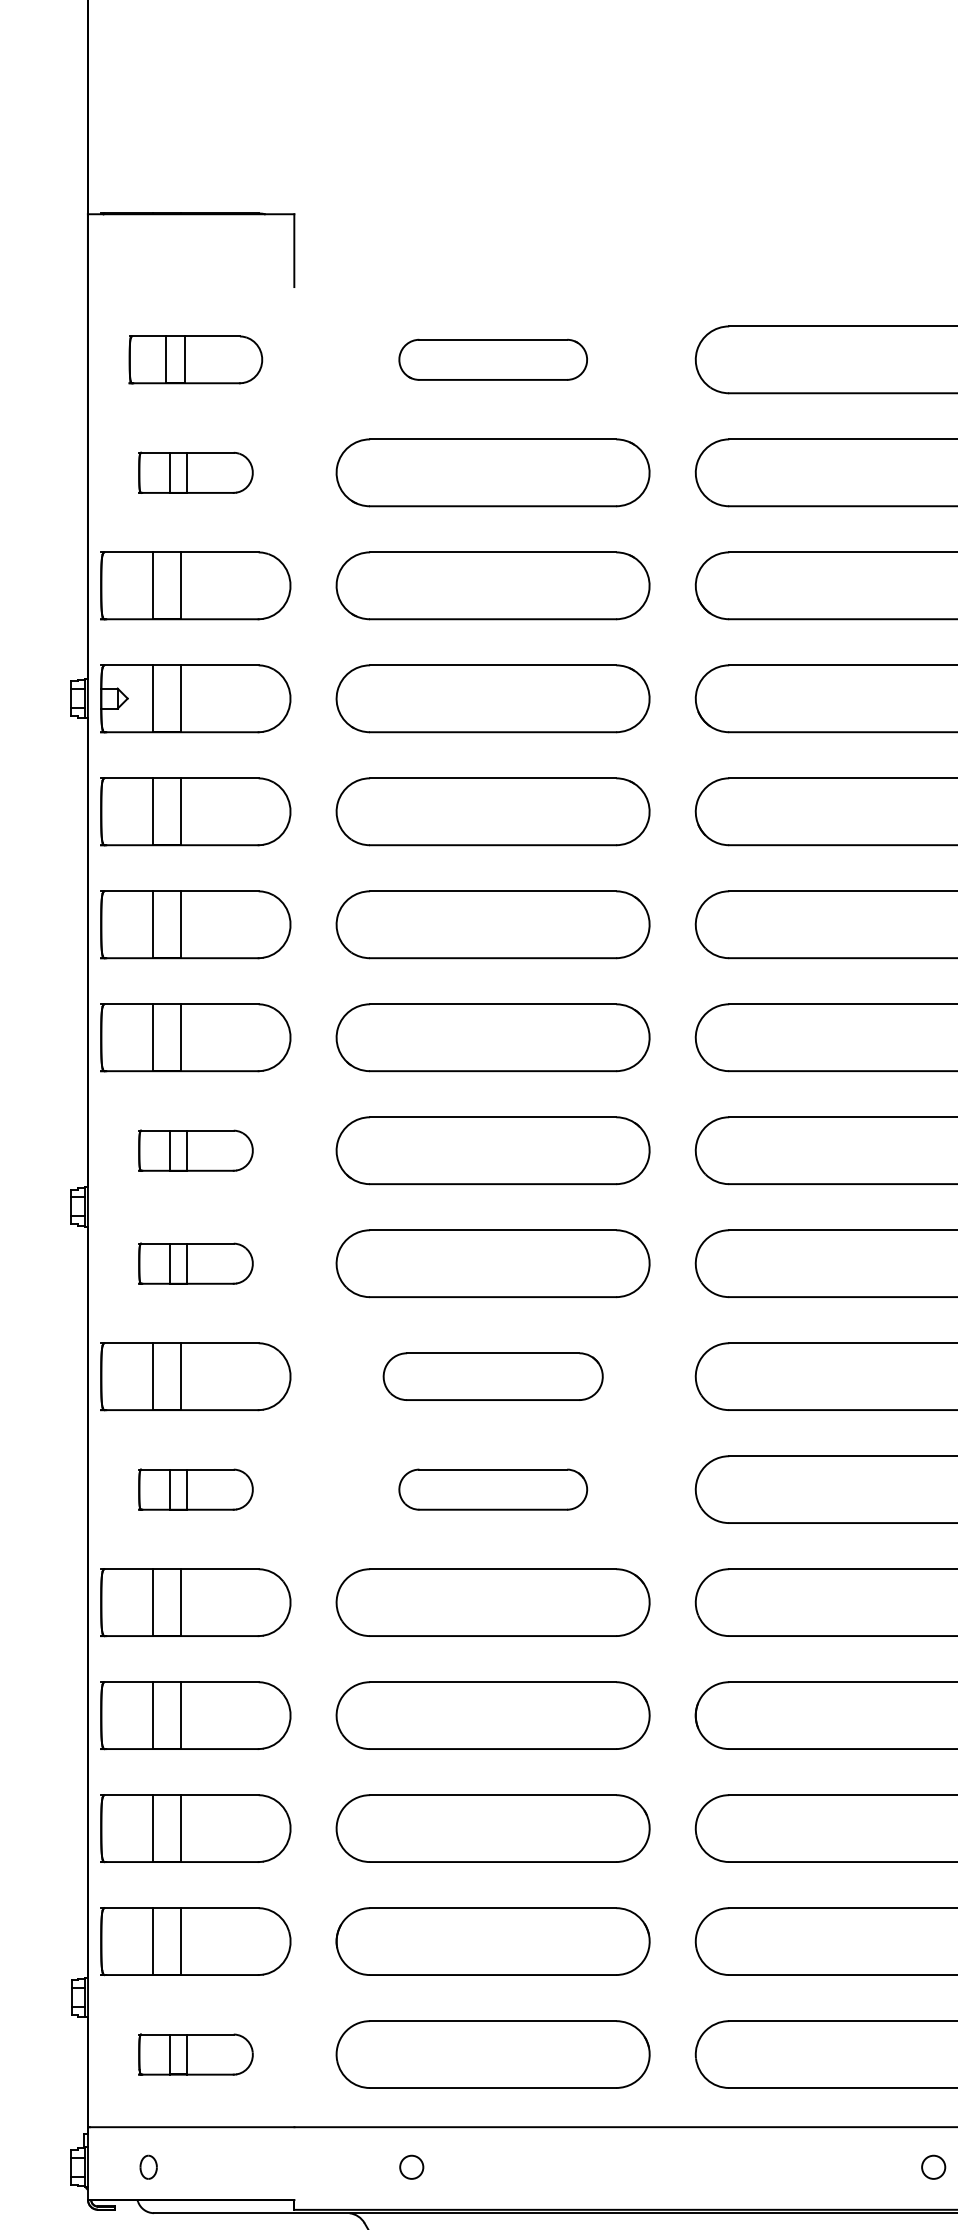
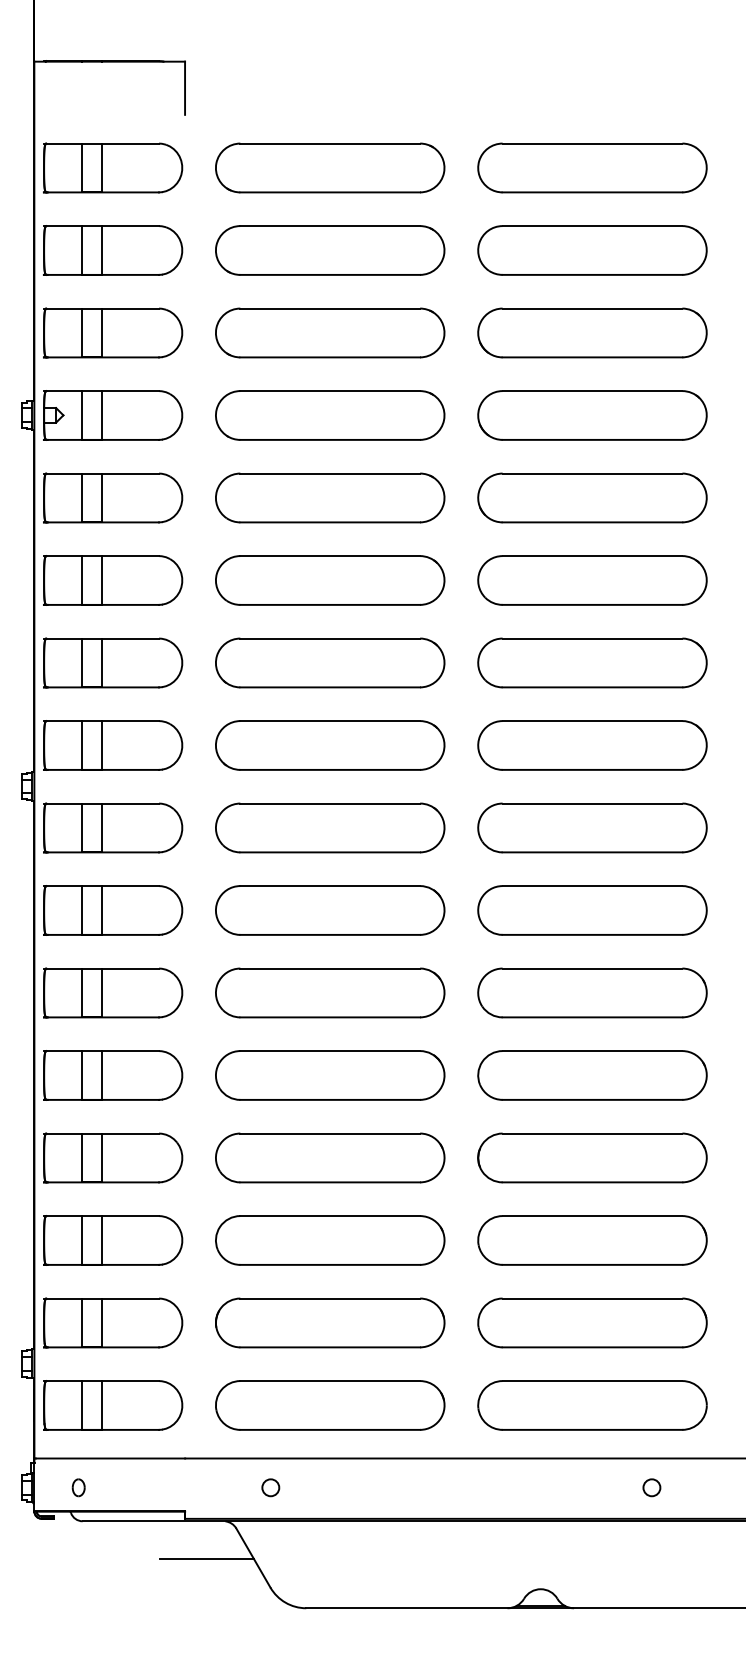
part: (196, 359) -> (113, 167), size x1.43
part: (493, 359) -> (330, 167), size x1.67
part: (196, 472) -> (113, 250), size x1.67
part: (196, 1150) -> (113, 745), size x1.67
part: (196, 1263) -> (113, 827), size x1.67
part: (493, 1376) -> (330, 910), size x1.43
part: (196, 1489) -> (113, 992), size x1.67
part: (493, 1489) -> (330, 992), size x1.67
part: (196, 2054) -> (113, 1405), size x1.67

